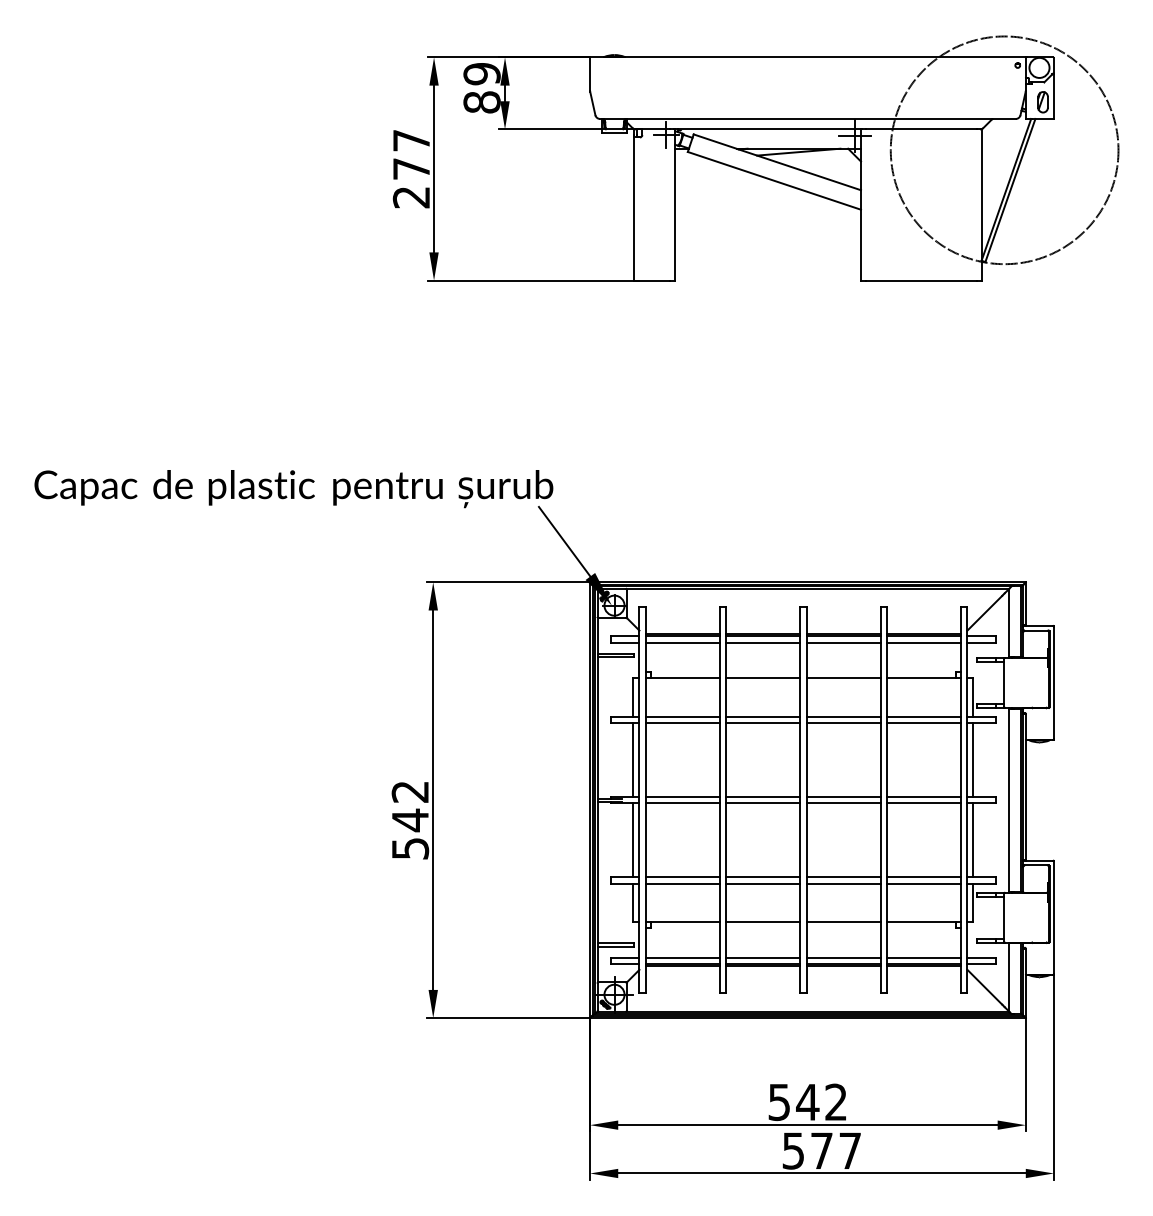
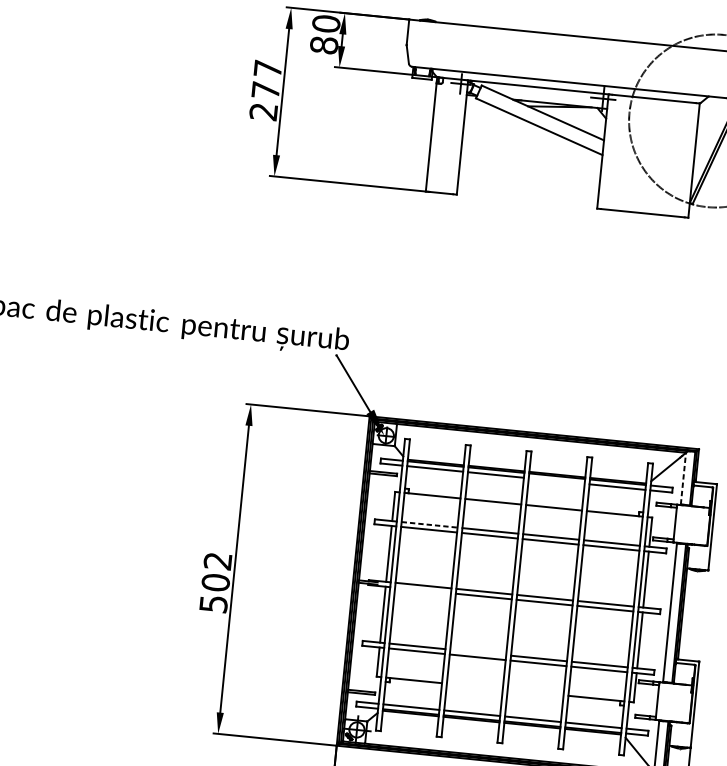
text: (481, 73) -> (325, 23), 89 -> 80
line: (1009, 622) -> (683, 478), solid -> dashed
line: (843, 642) -> (556, 480), removed
line: (682, 716) -> (429, 524), solid -> dashed
line: (682, 803) -> (422, 590), removed
text: (410, 820) -> (215, 582), 542 -> 502
line: (763, 877) -> (478, 652), removed
line: (763, 922) -> (475, 686), removed
line: (843, 922) -> (535, 692), removed

